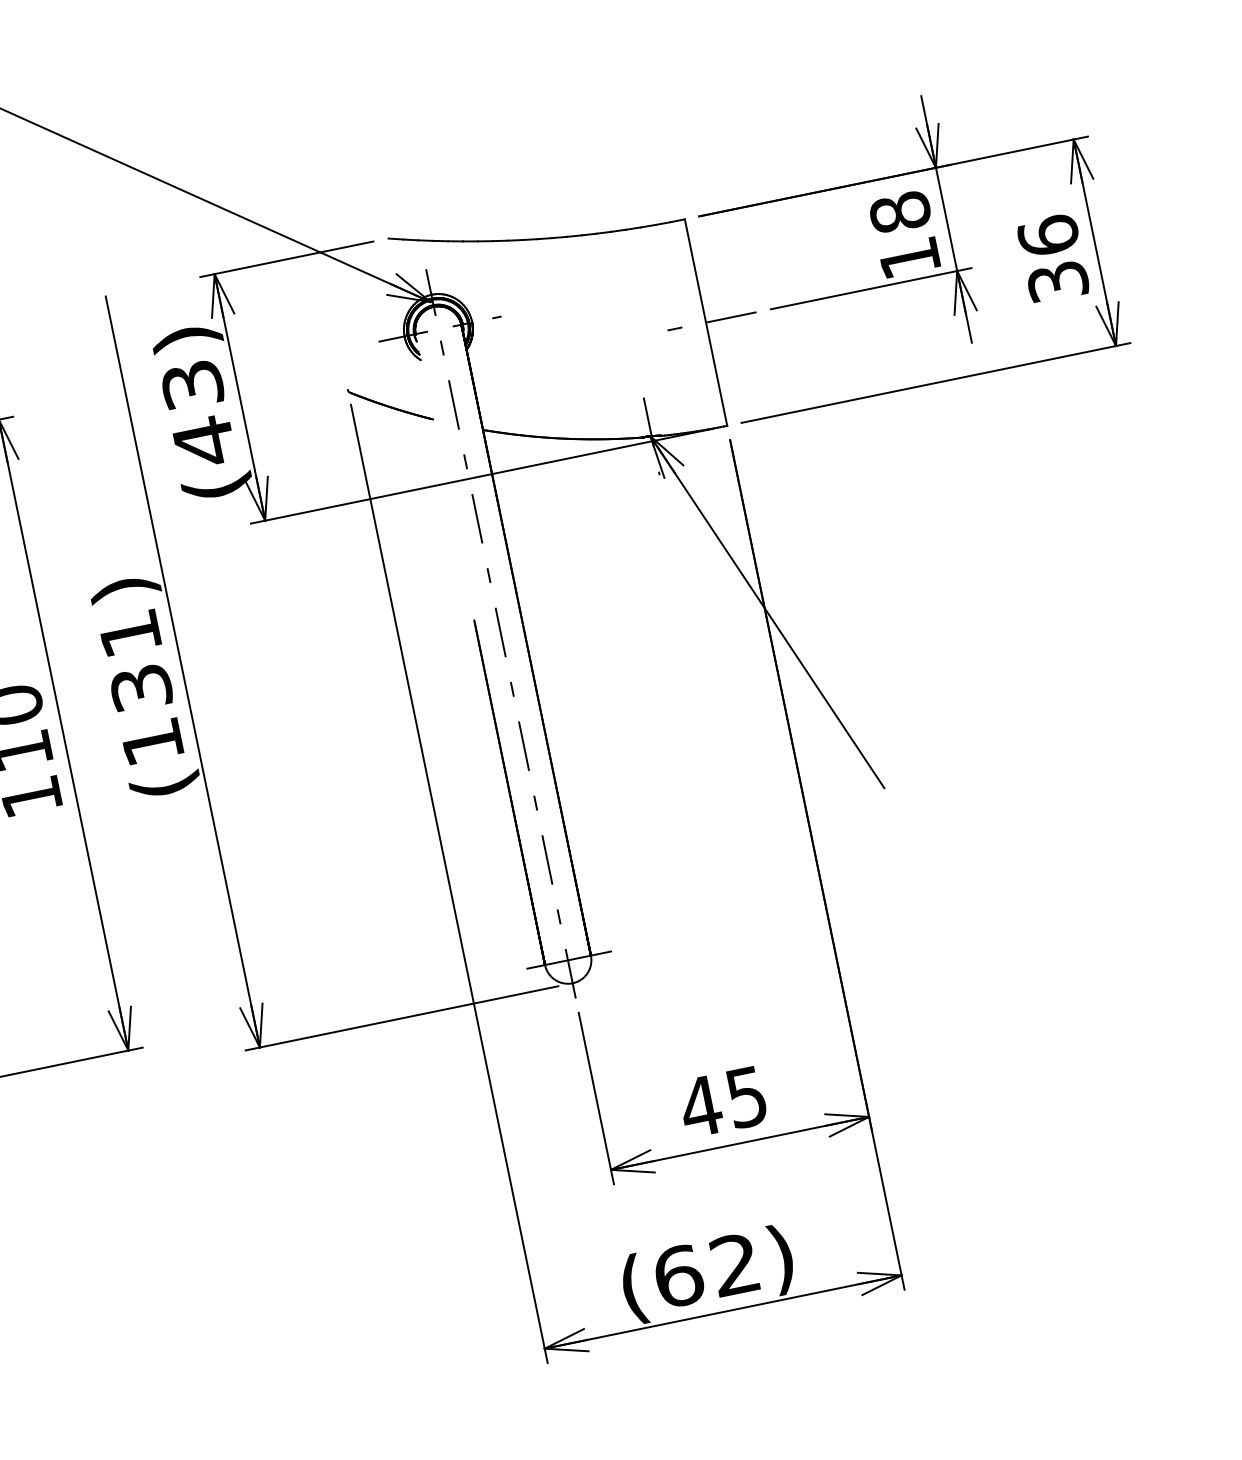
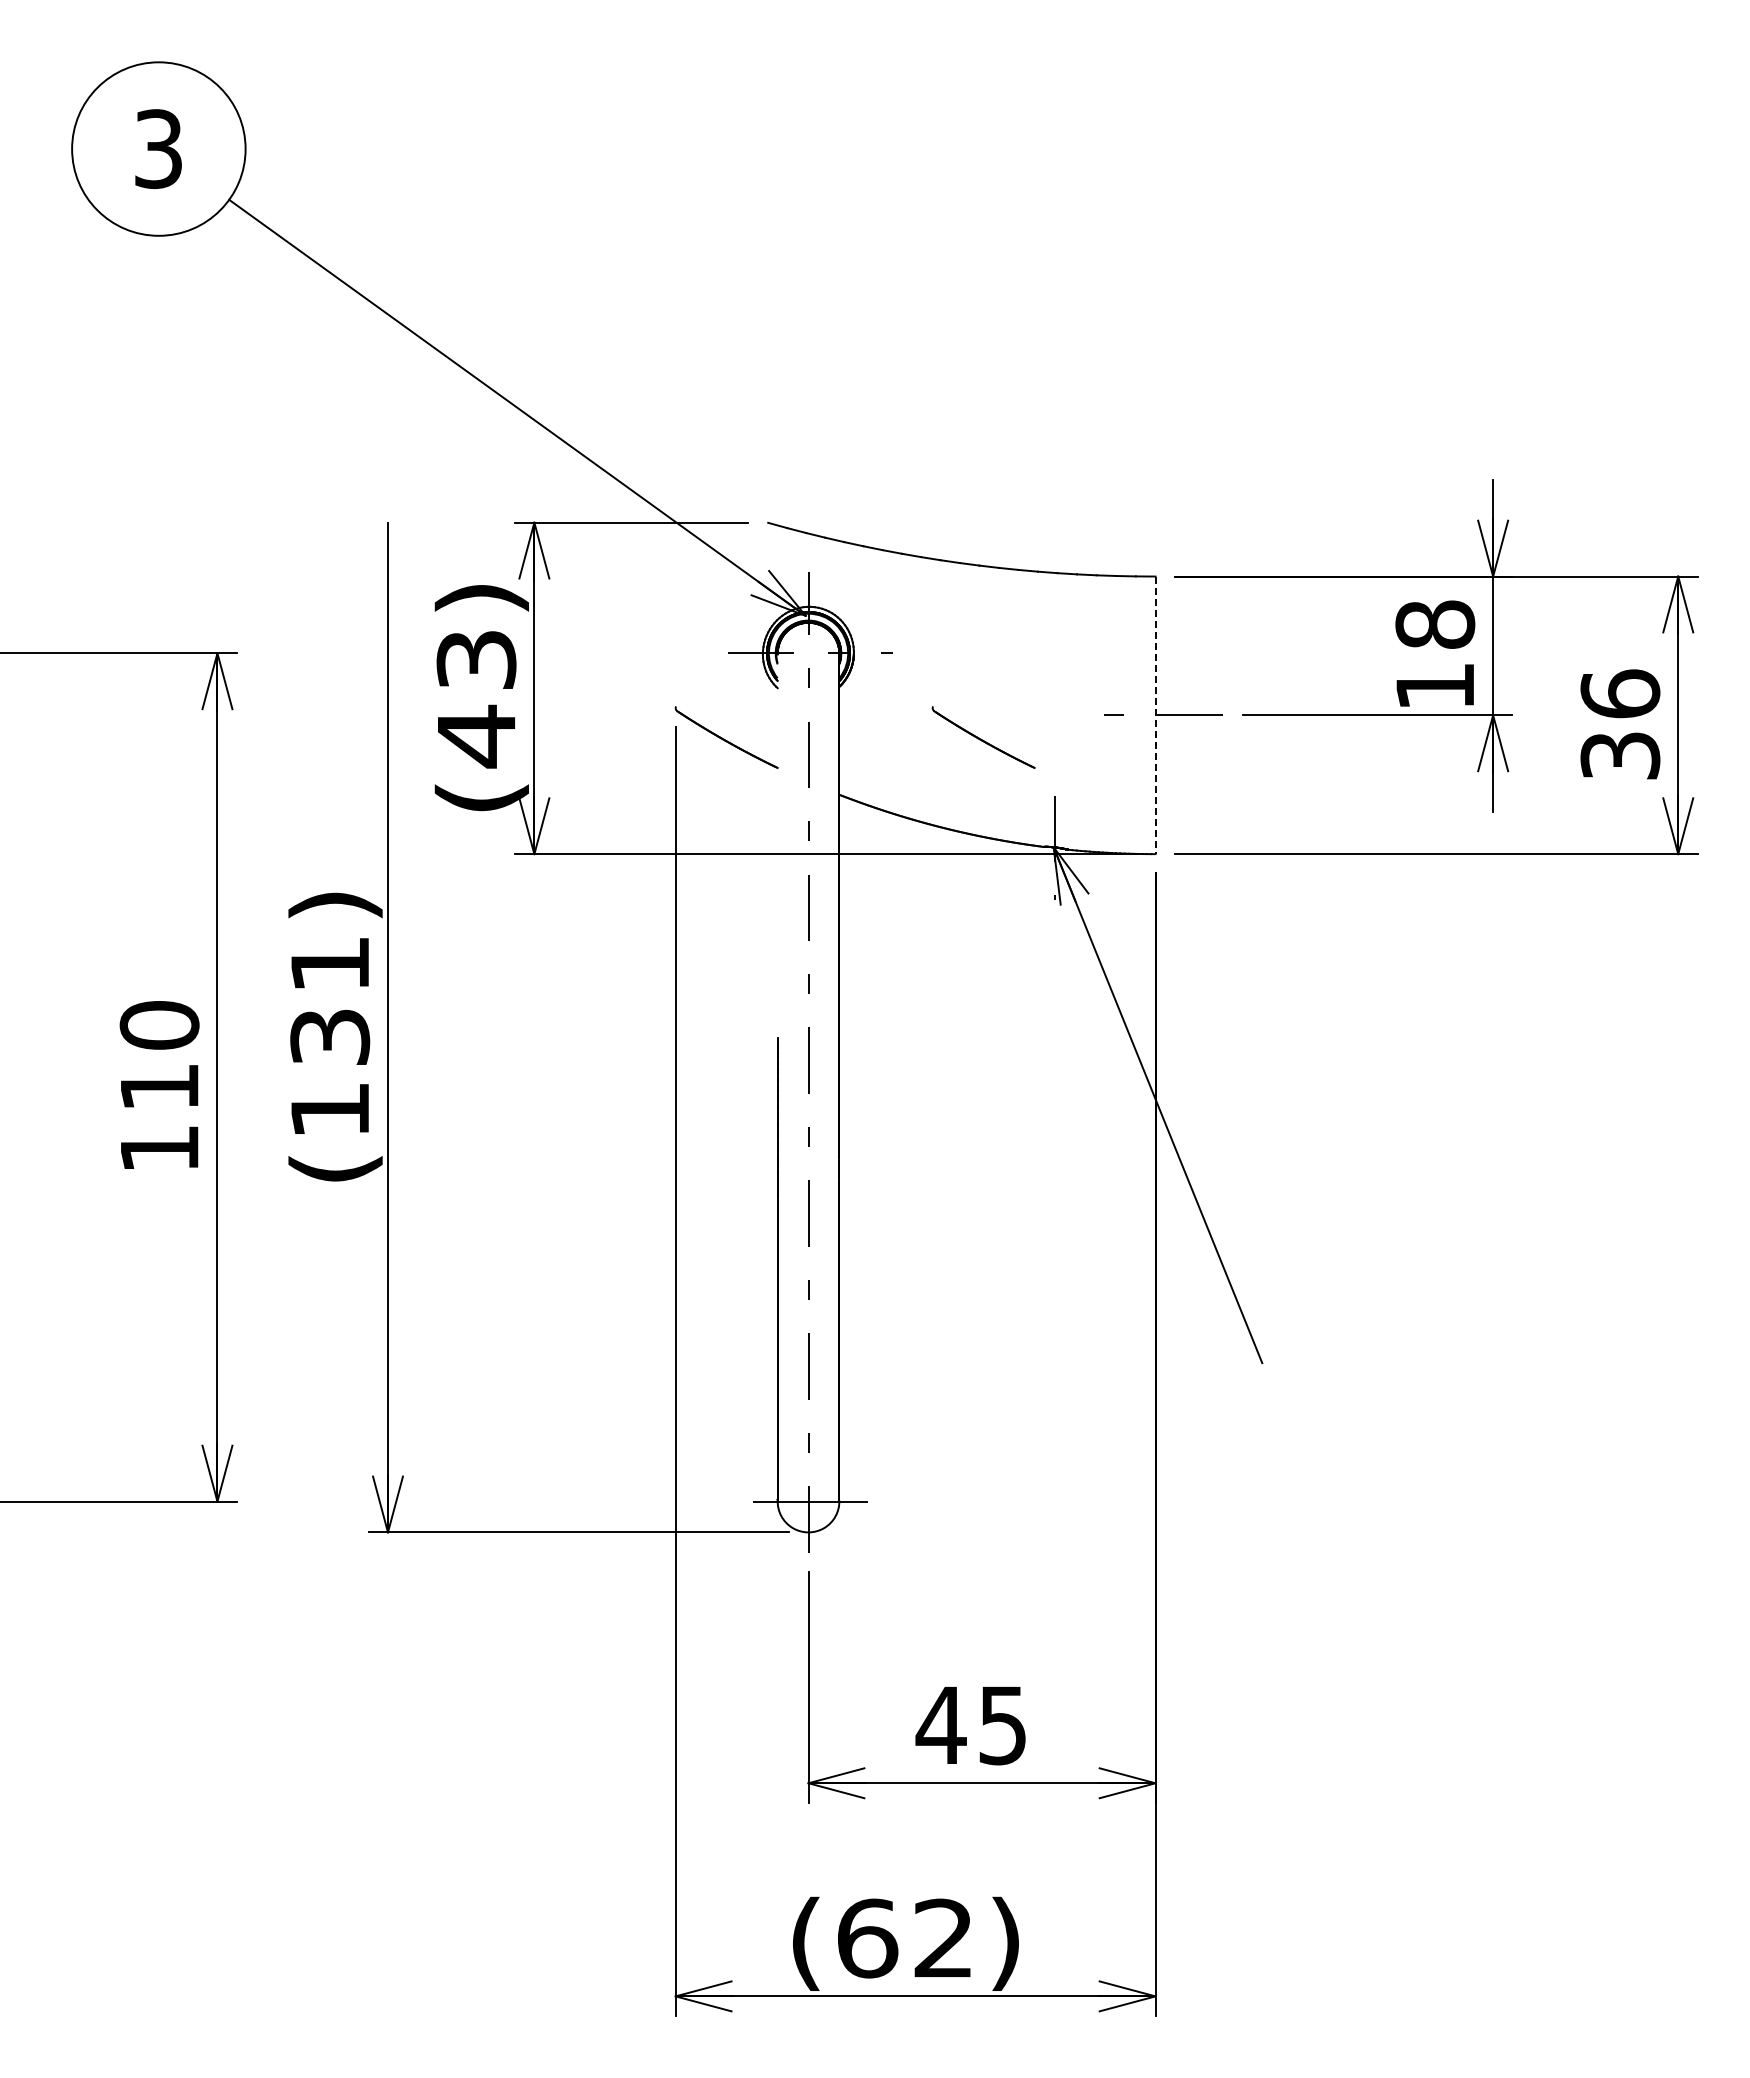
line: (706, 322) -> (1155, 715), solid -> dashed
part: (581, 365) -> (983, 737), added

